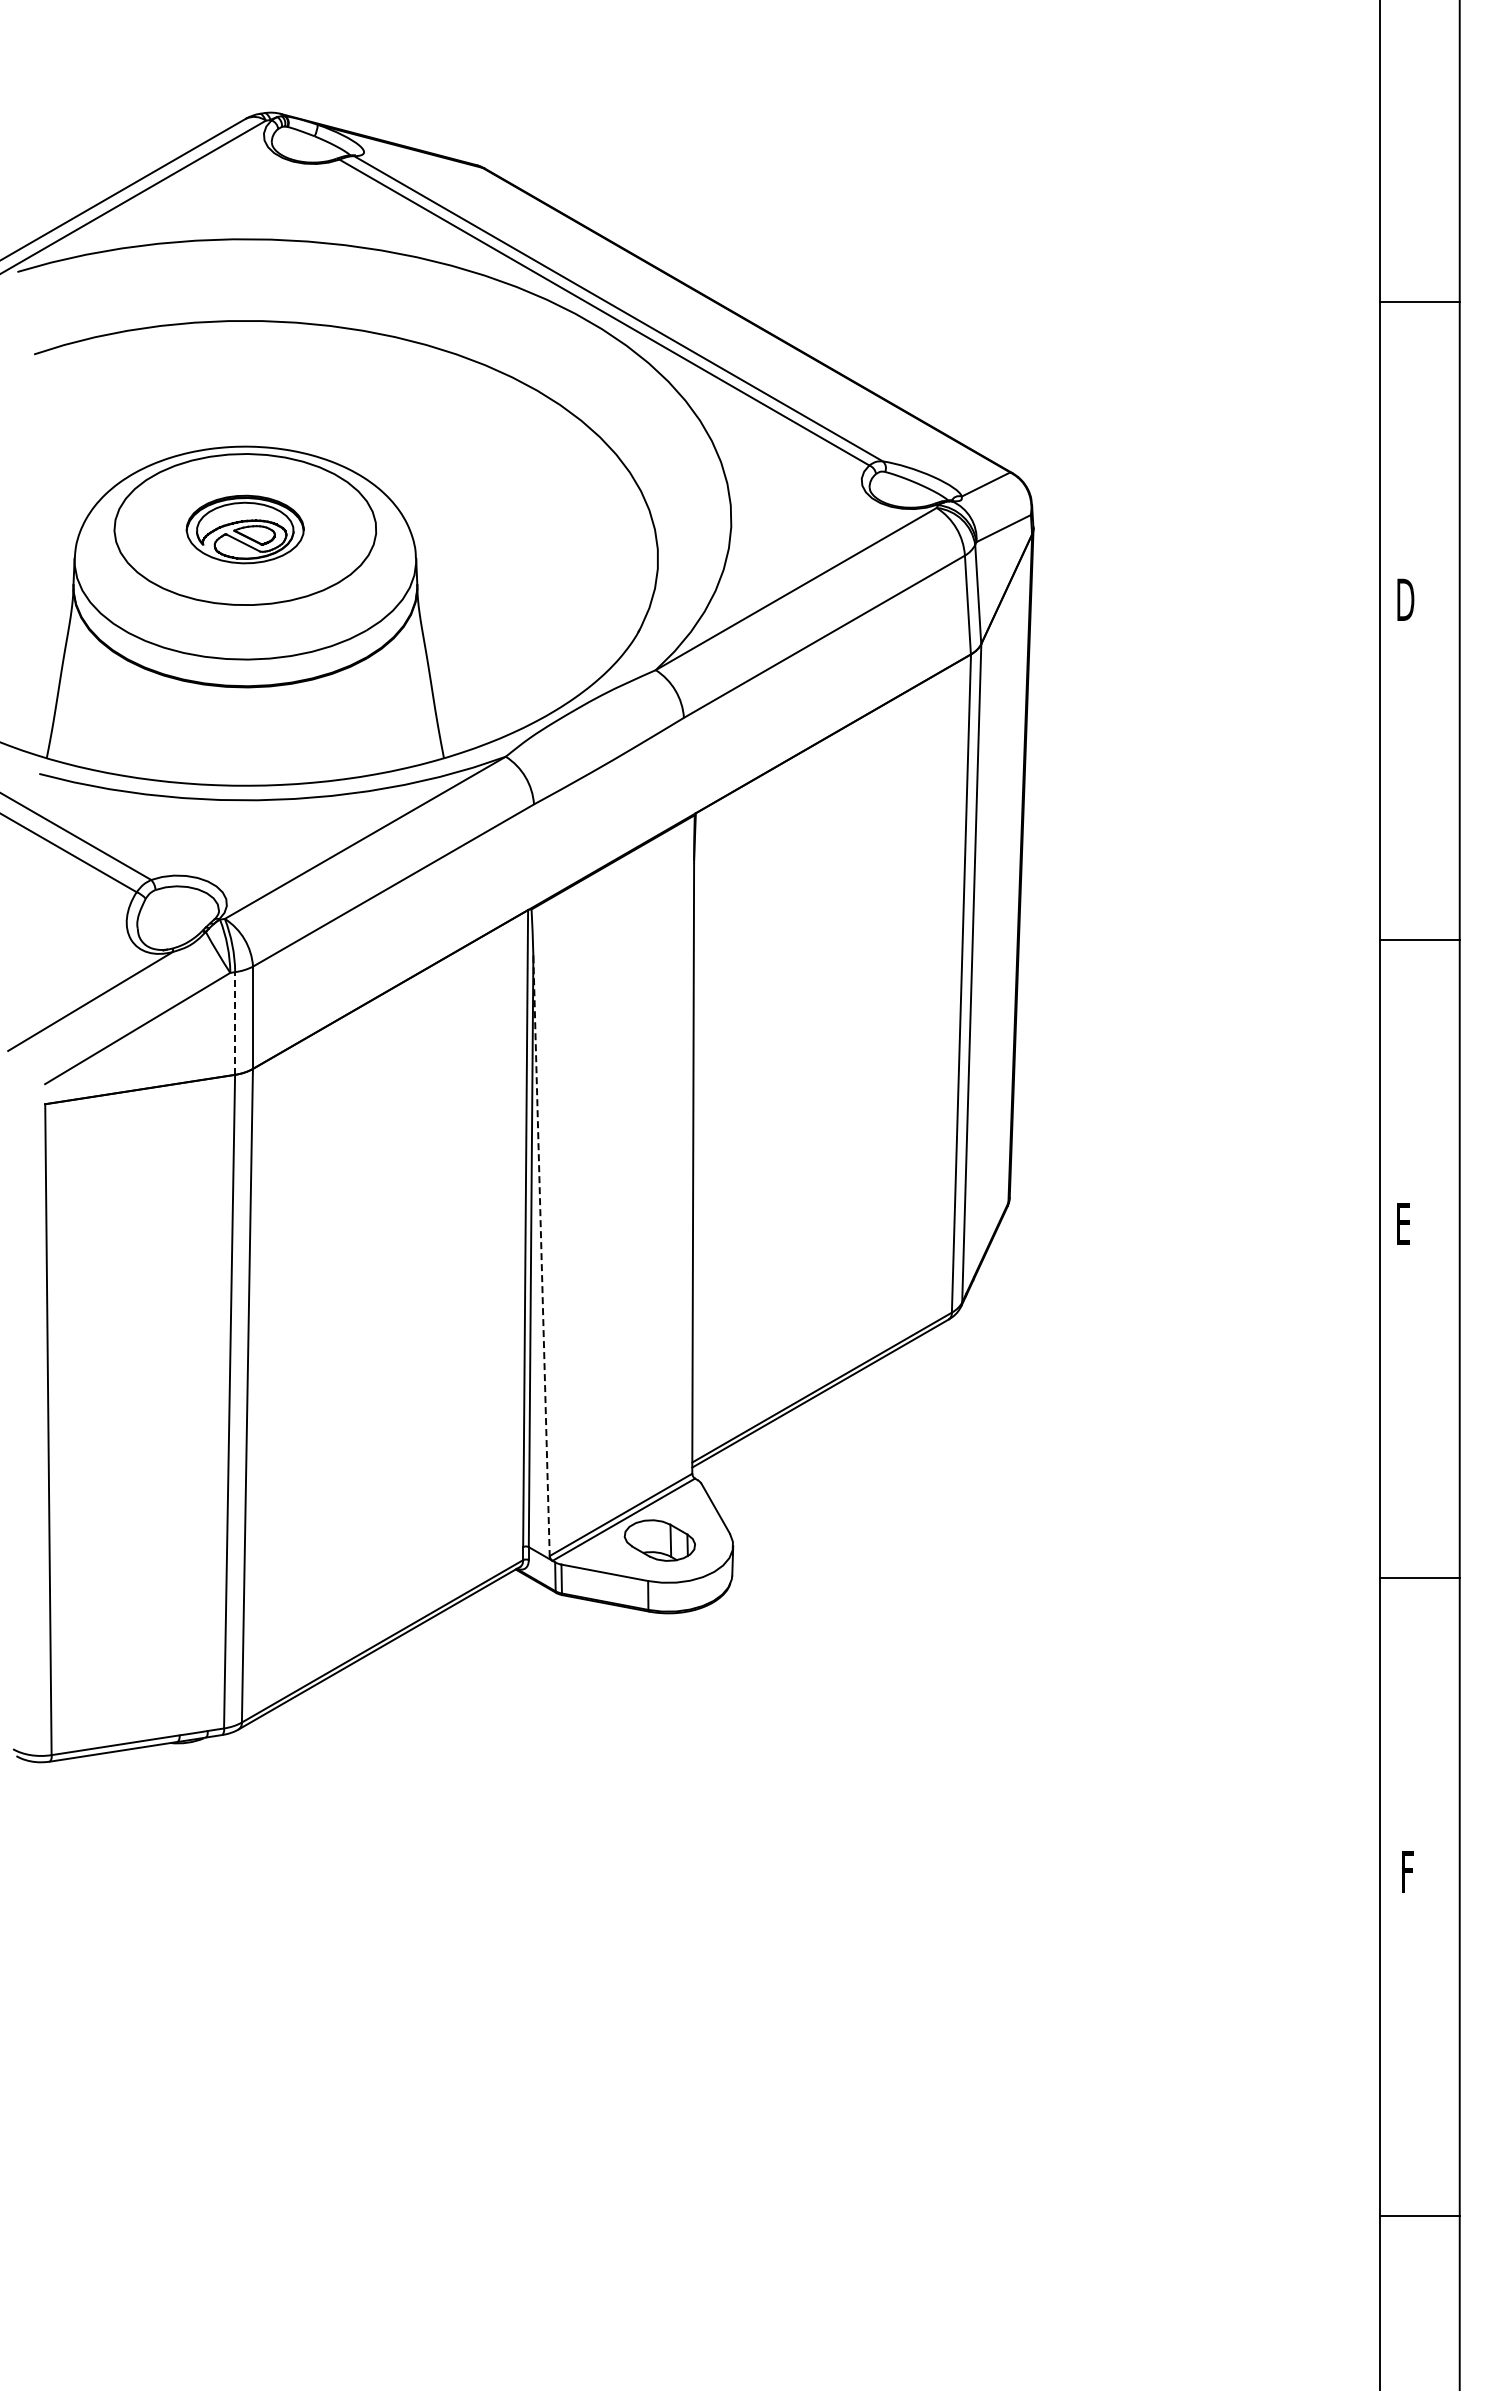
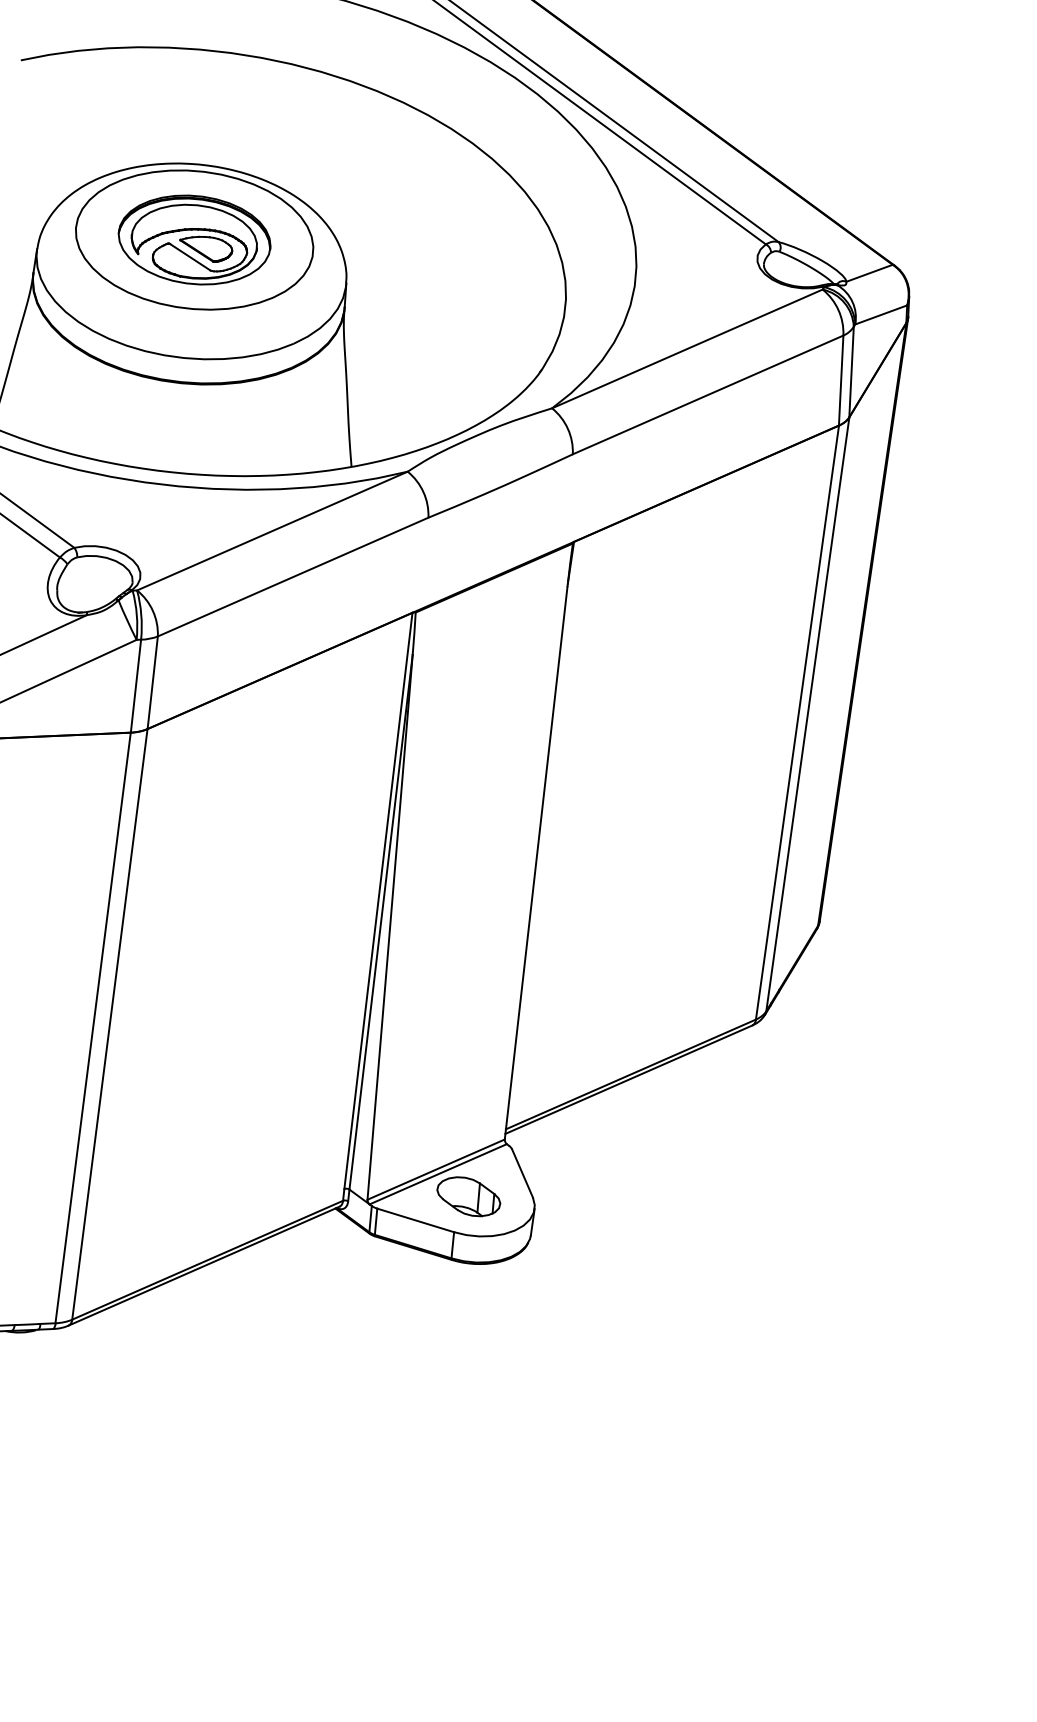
part: (244, 529) -> (193, 239), size x1.43
line: (235, 1023) -> (136, 686), dashed -> solid
line: (541, 1256) -> (390, 927), dashed -> solid

